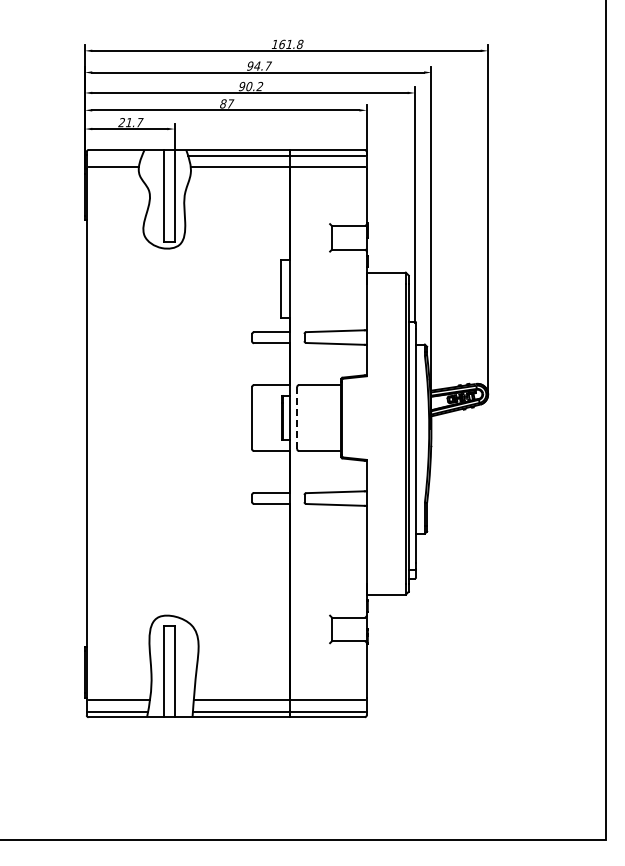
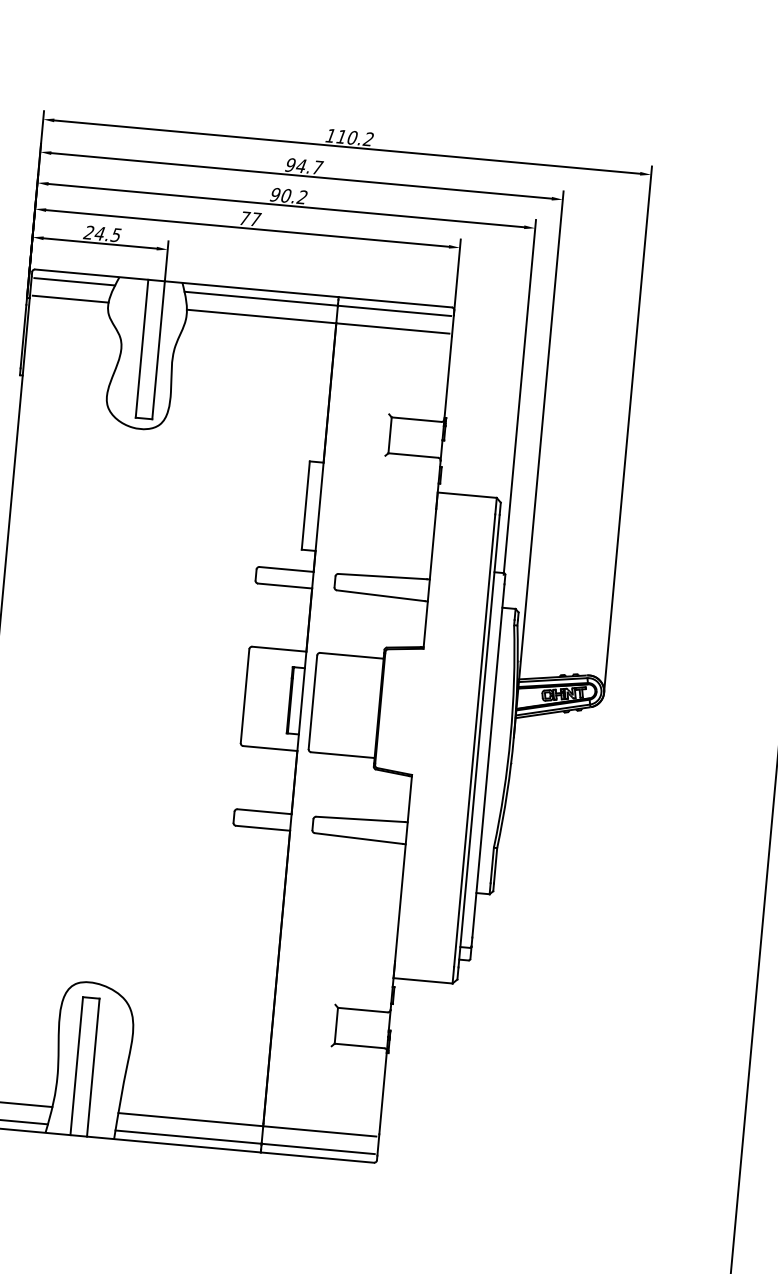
text: (291, 44) -> (355, 138), 161.8 -> 110.2
text: (223, 103) -> (245, 217), 87 -> 77
text: (134, 122) -> (108, 234), 21.7 -> 24.5
line: (115, 155) -> (75, 281), added
line: (297, 418) -> (313, 702), dashed -> solid

